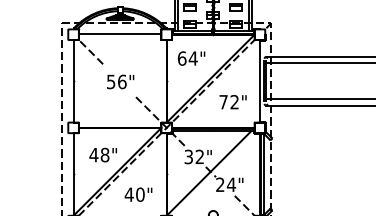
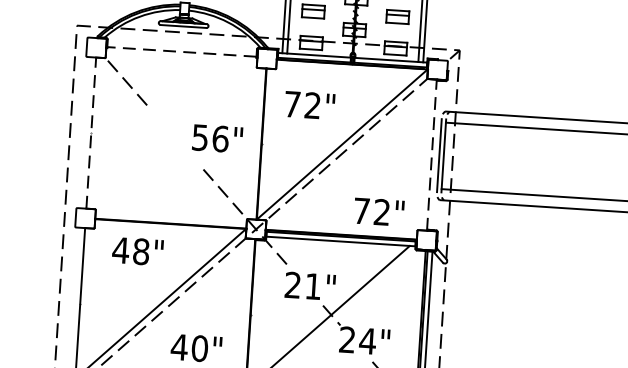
line: (120, 33) -> (182, 51), solid -> dashed
text: (187, 58) -> (302, 104), 64" -> 72"
line: (73, 80) -> (91, 131), solid -> dashed
line: (259, 80) -> (431, 153), solid -> dashed
text: (120, 81) -> (217, 137), moved
text: (232, 102) -> (377, 212), moved
text: (102, 154) -> (136, 250), moved
text: (193, 156) -> (301, 284), 32" -> 21"

